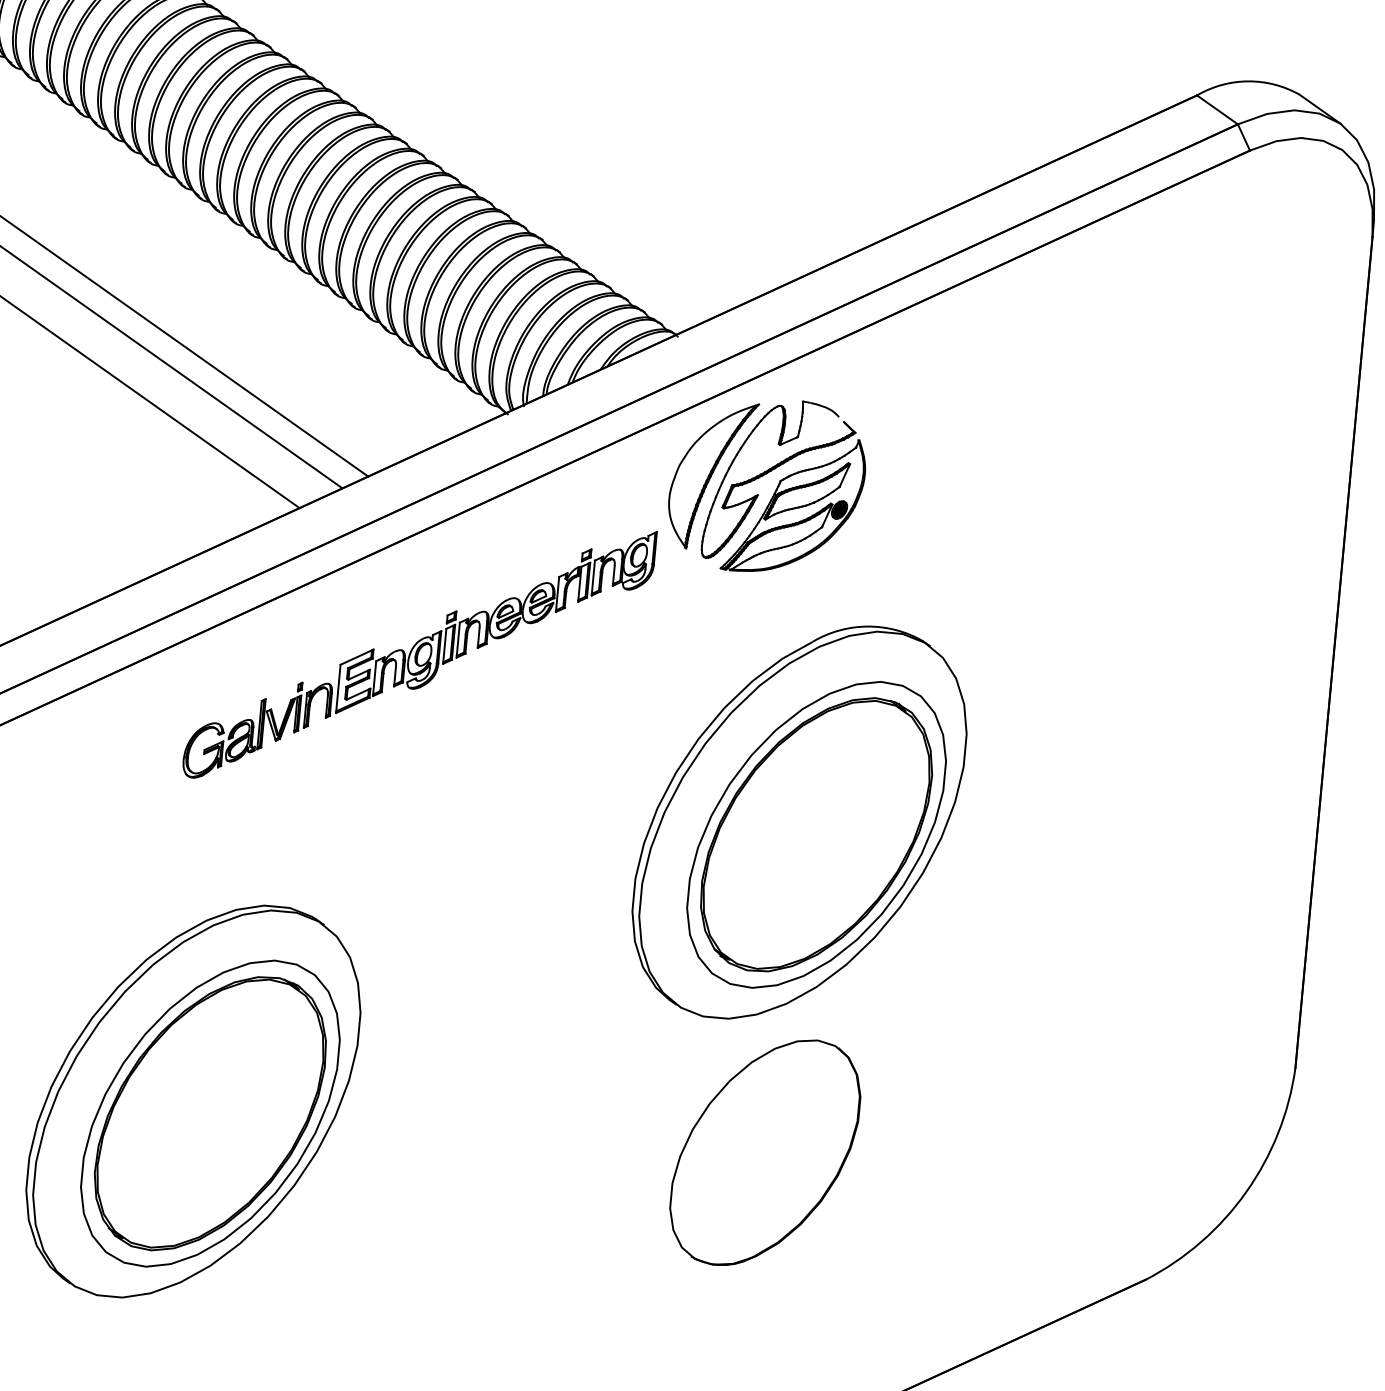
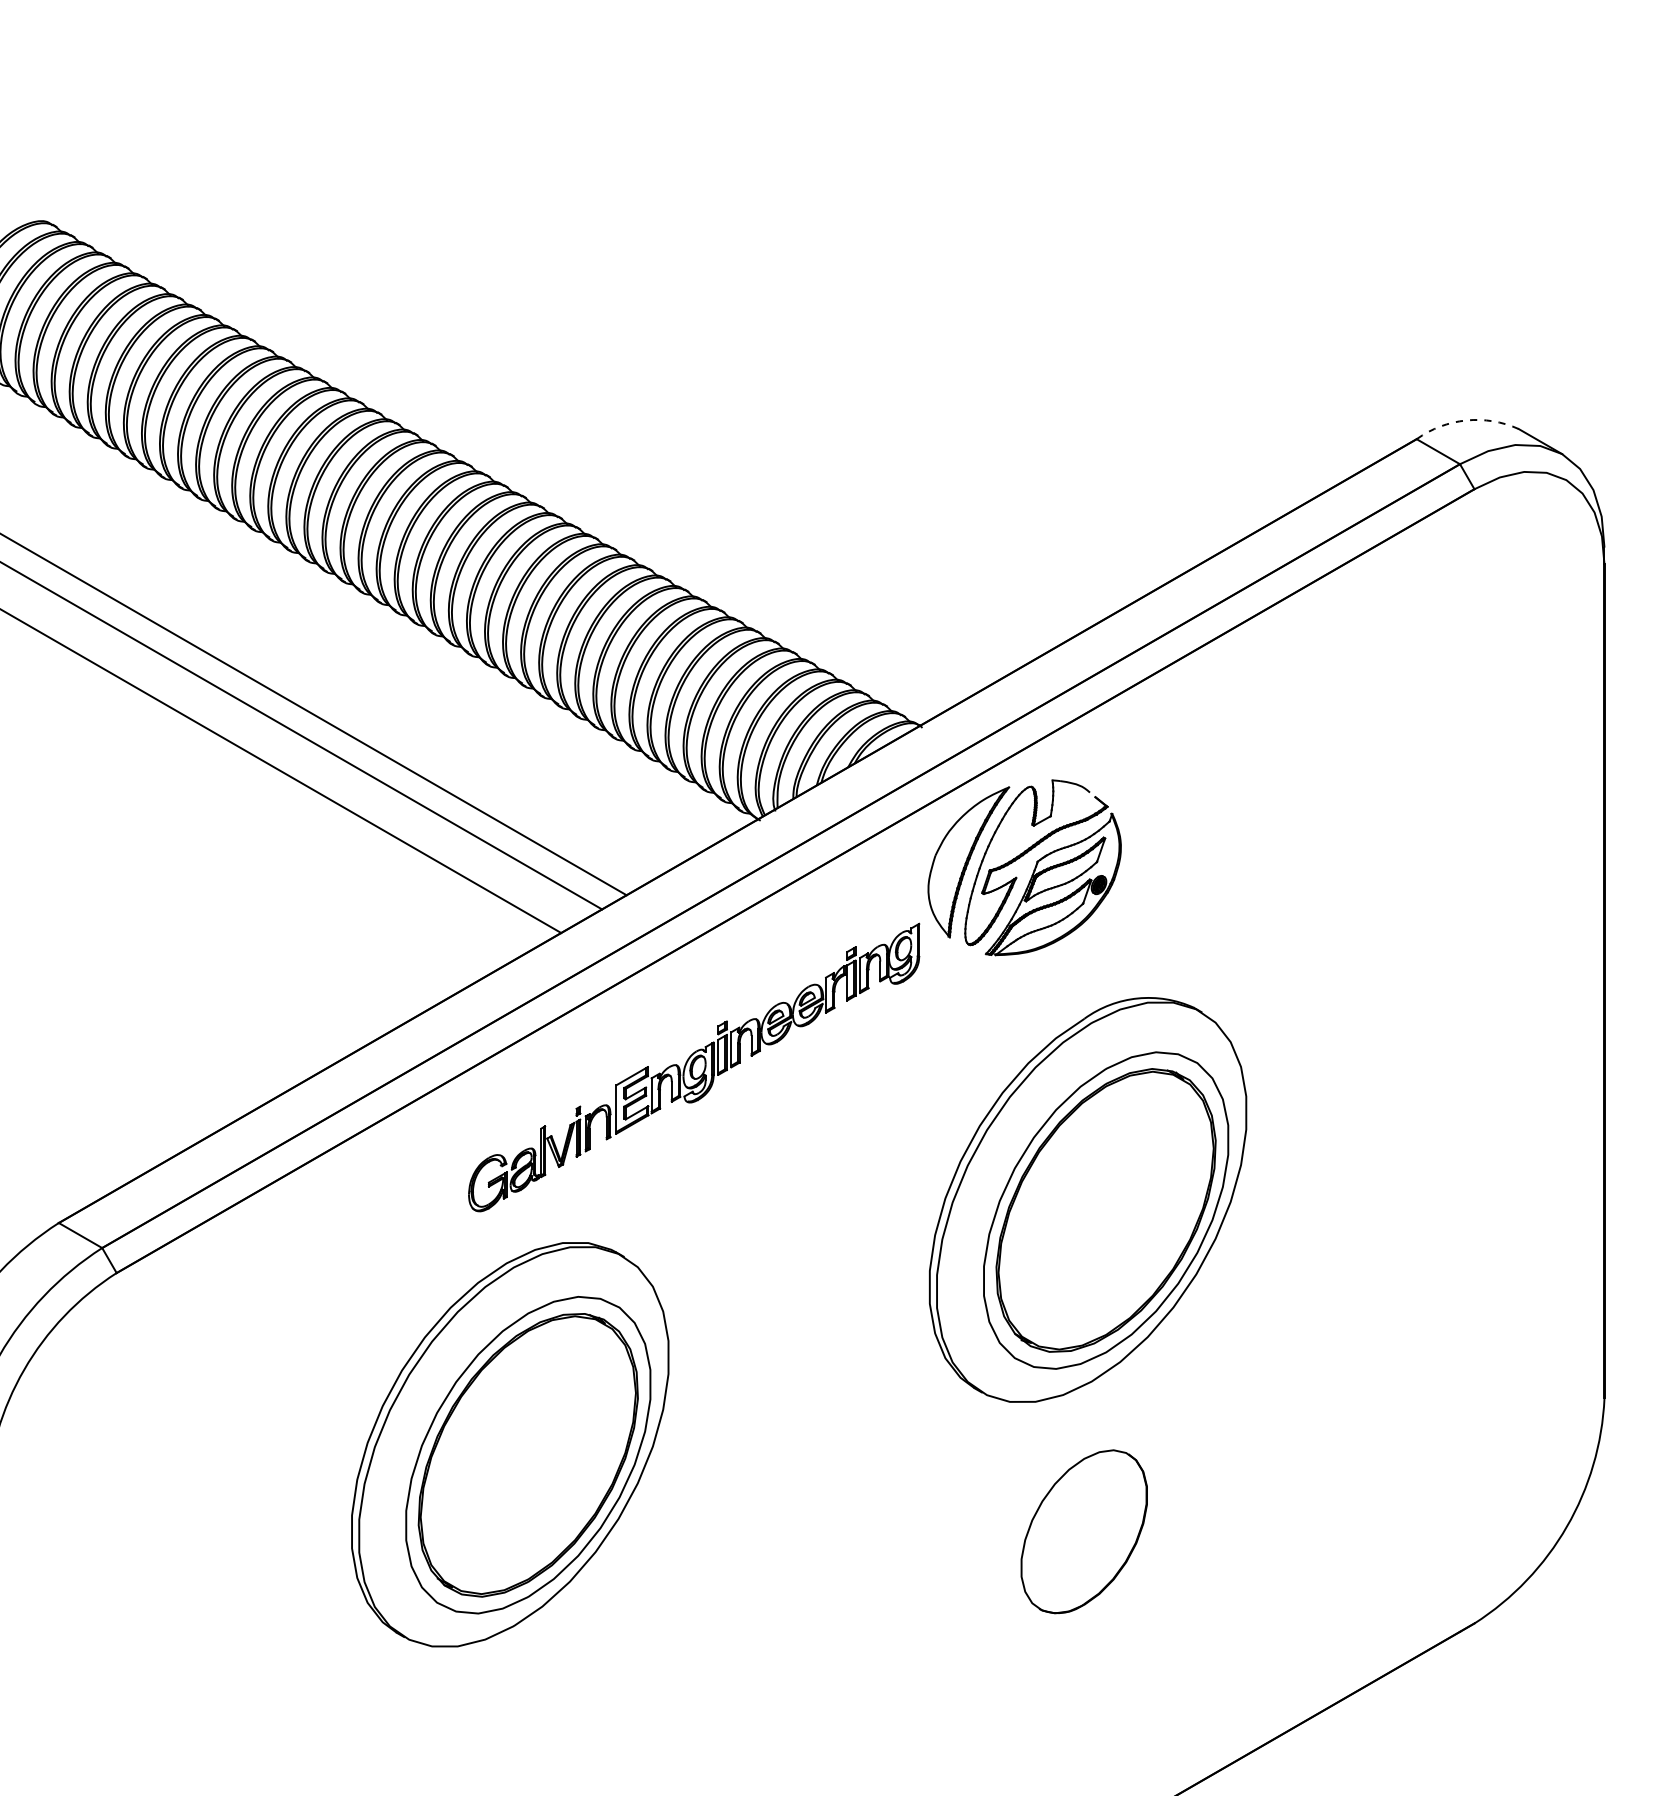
arc: (1248, 81) -> (1466, 420), solid -> dashed
part: (193, 1101) -> (510, 1444), moved
part: (764, 1152) -> (1083, 1531), size x0.7

